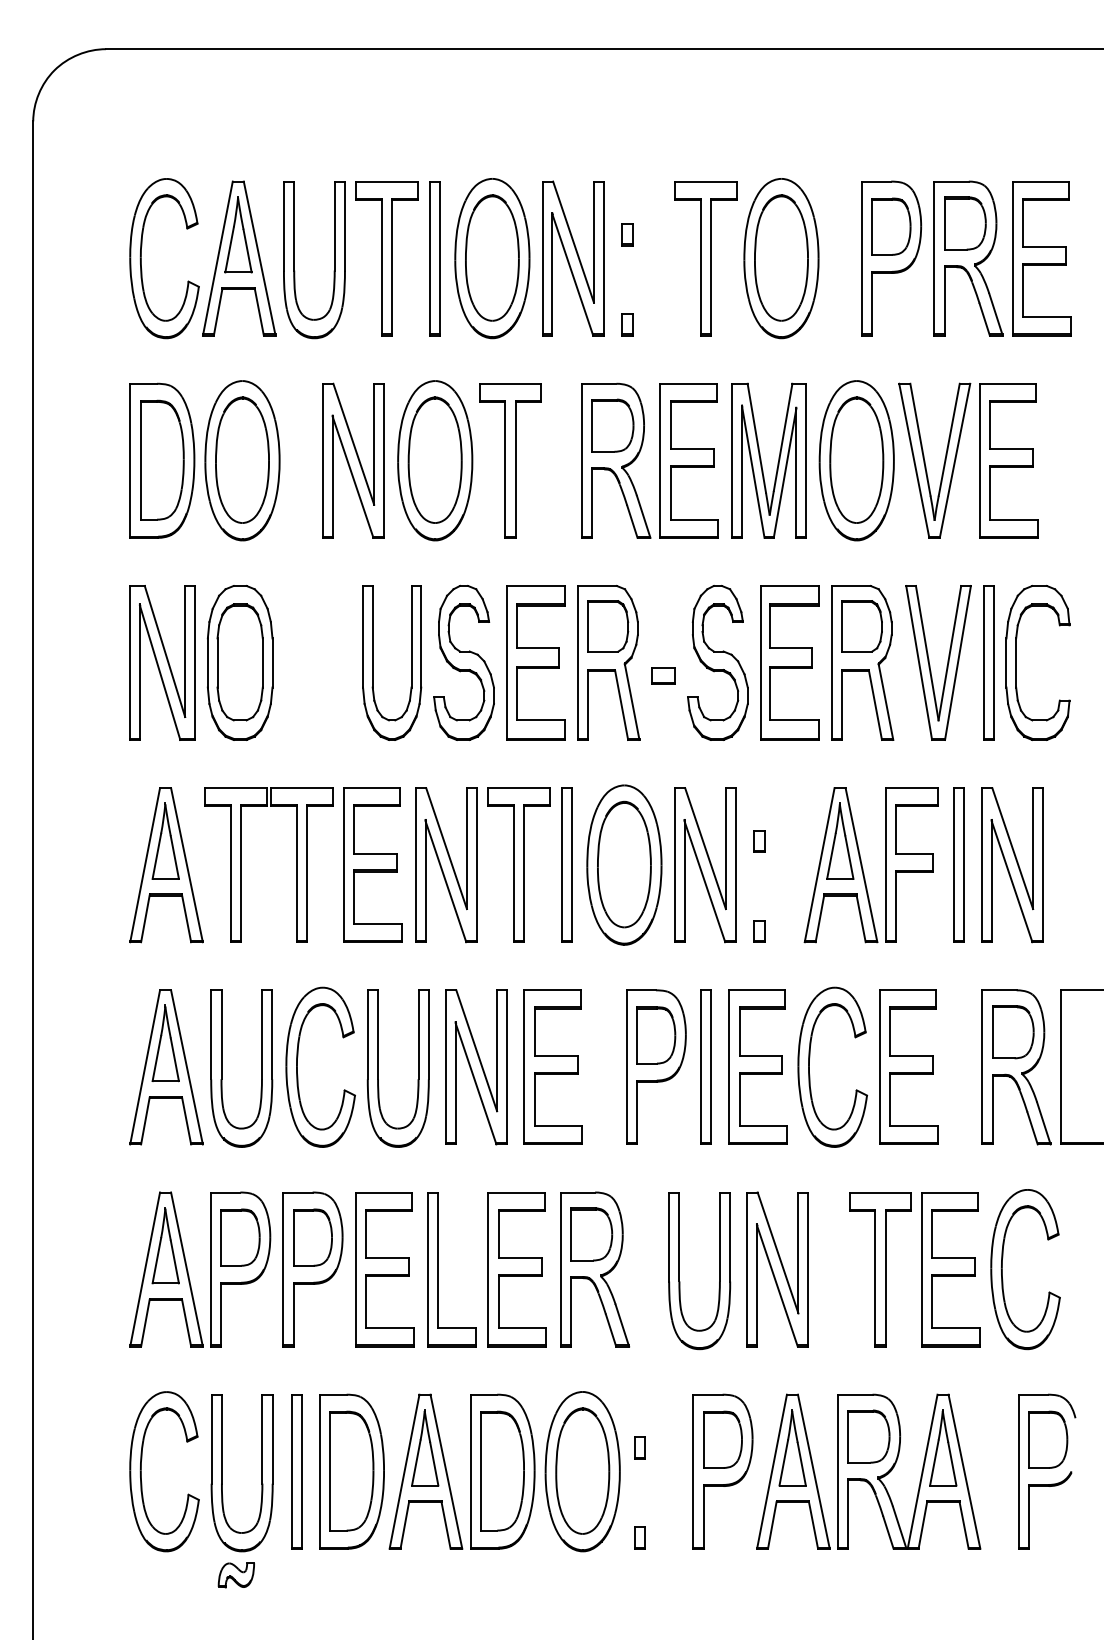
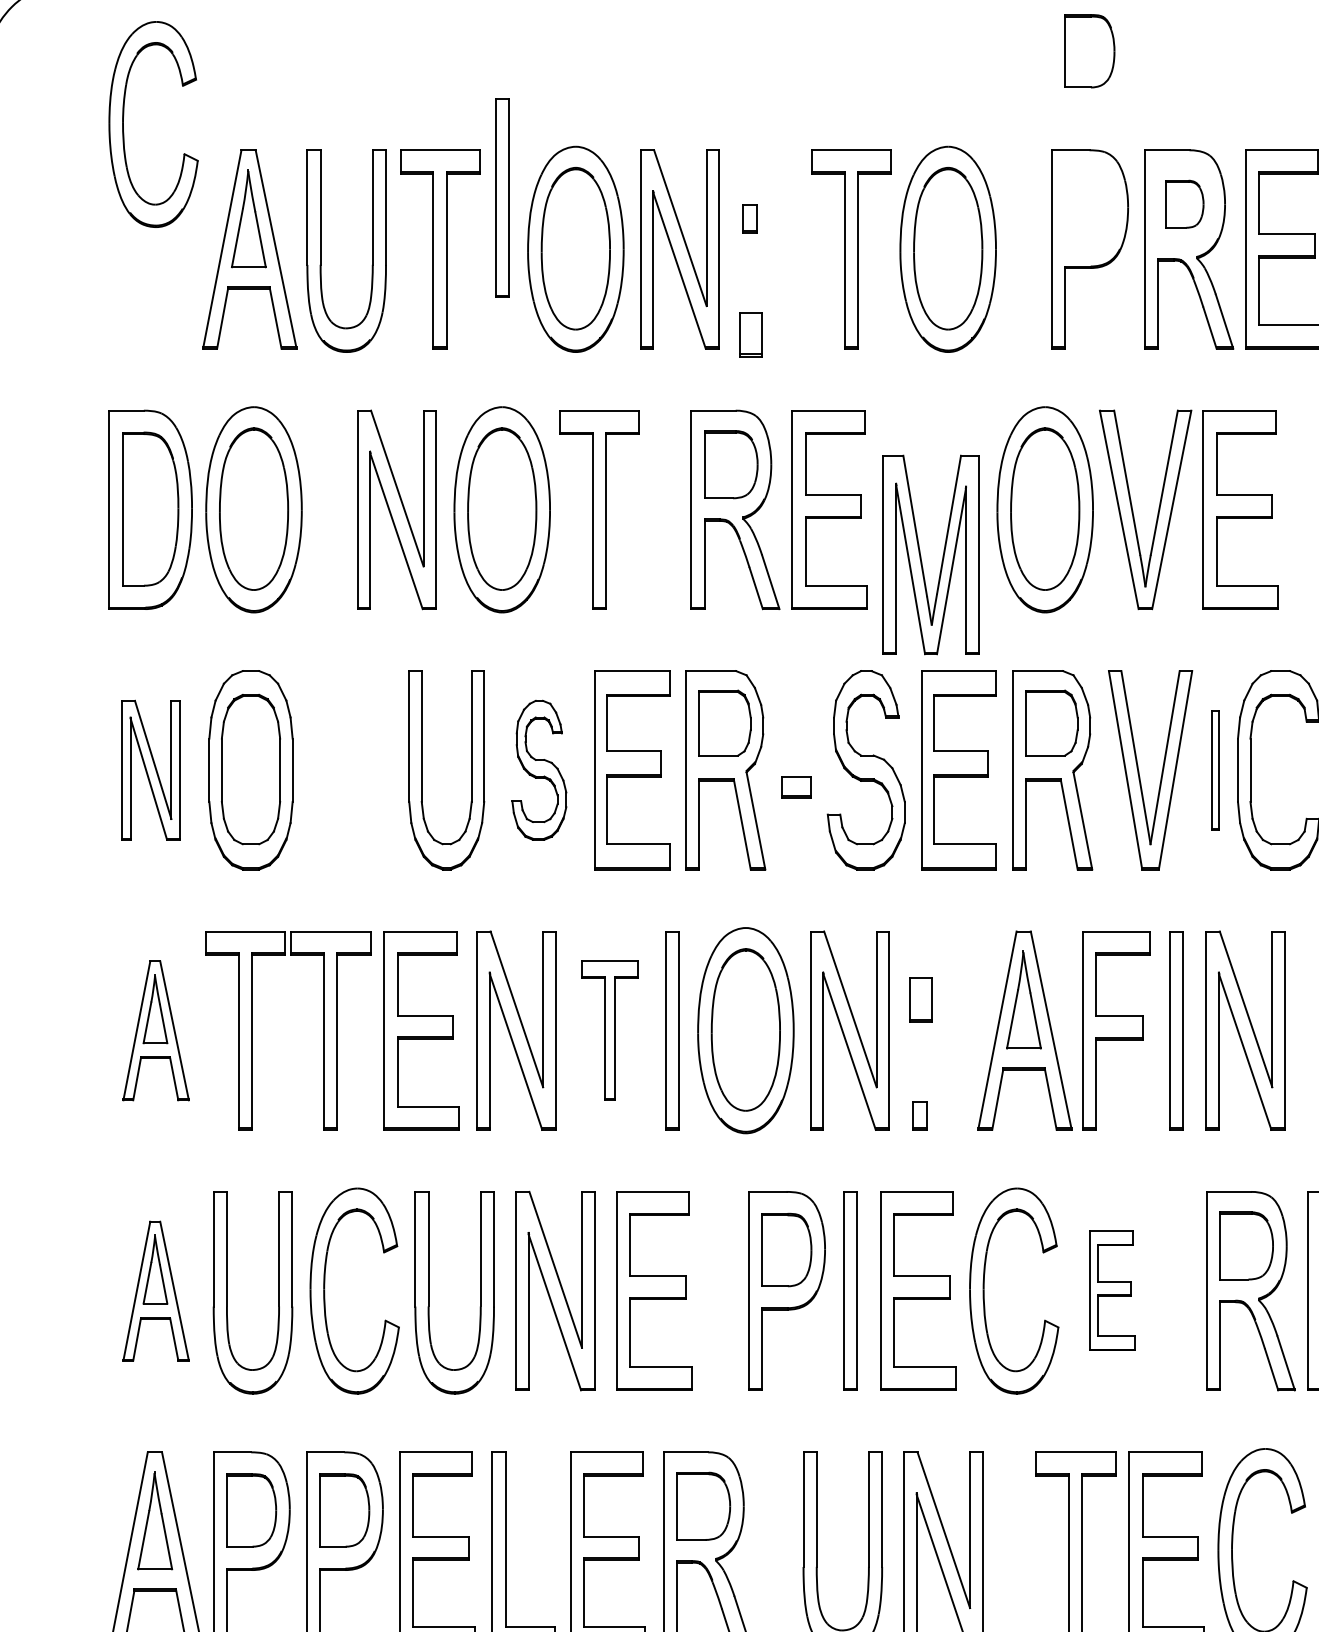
part: (965, 223) -> (1185, 204), size x0.7
part: (891, 226) -> (1089, 50), moved
part: (141, 258) -> (123, 124), moved
part: (434, 258) -> (501, 197), moved
part: (627, 324) -> (749, 334), size x1.6
part: (761, 460) -> (921, 554), moved
part: (162, 662) -> (150, 769), size x0.7
part: (463, 662) -> (538, 769), size x0.7
part: (988, 662) -> (1214, 769), size x0.6
part: (759, 841) -> (919, 1000), size x1.6
part: (518, 864) -> (609, 1029), size x0.7
part: (166, 865) -> (156, 1031), size x0.7
part: (908, 1066) -> (1111, 1290), size x0.6
part: (166, 1067) -> (156, 1291), size x0.7

